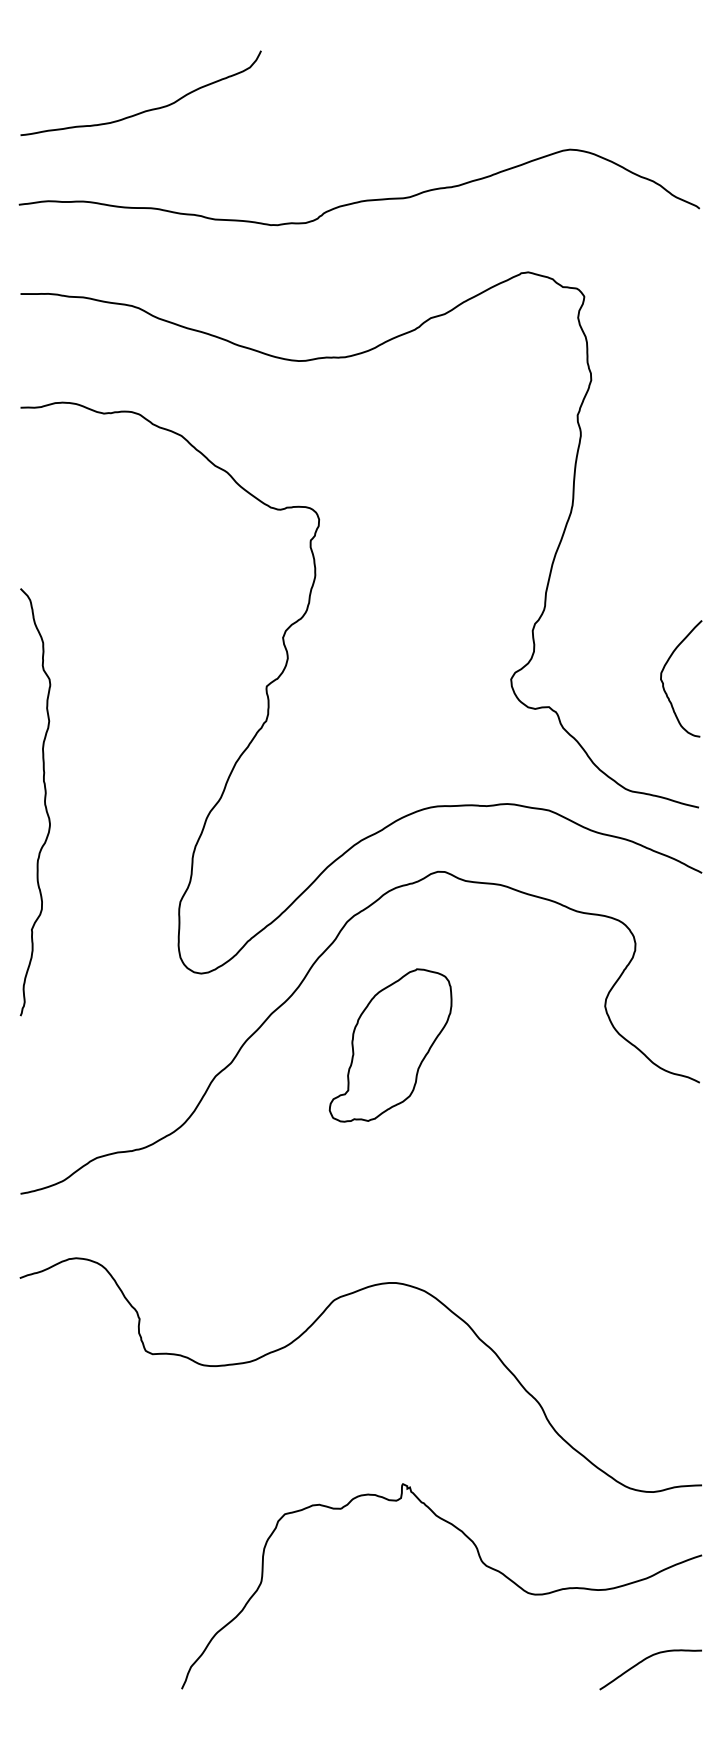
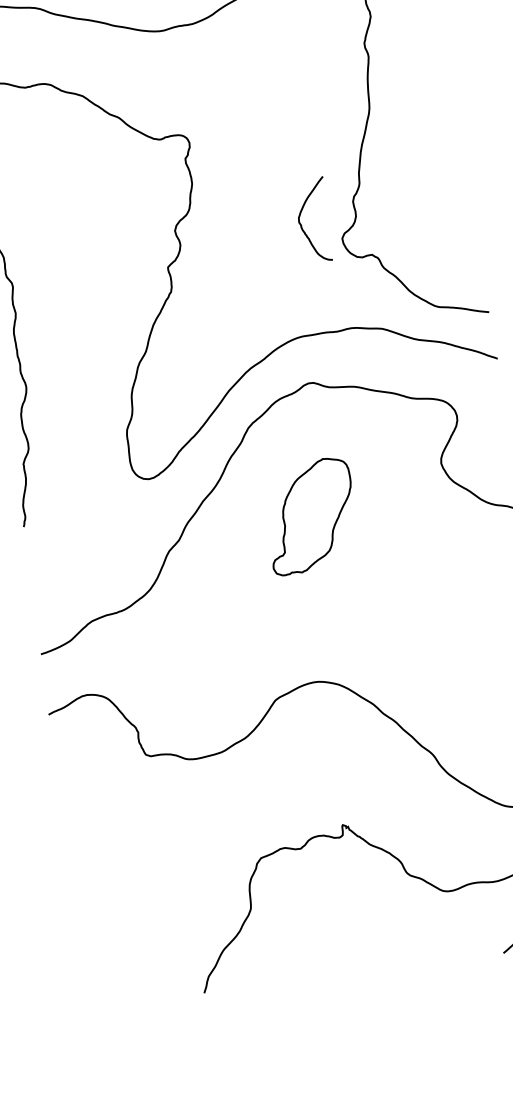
curve: (663, 681) -> (301, 223), moved
part: (390, 1045) -> (310, 516), moved

